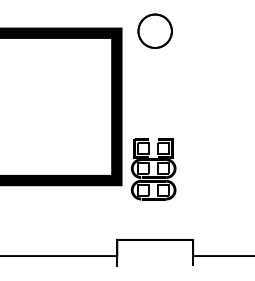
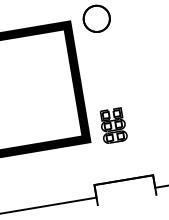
part: (153, 169) -> (113, 125), size x0.7

